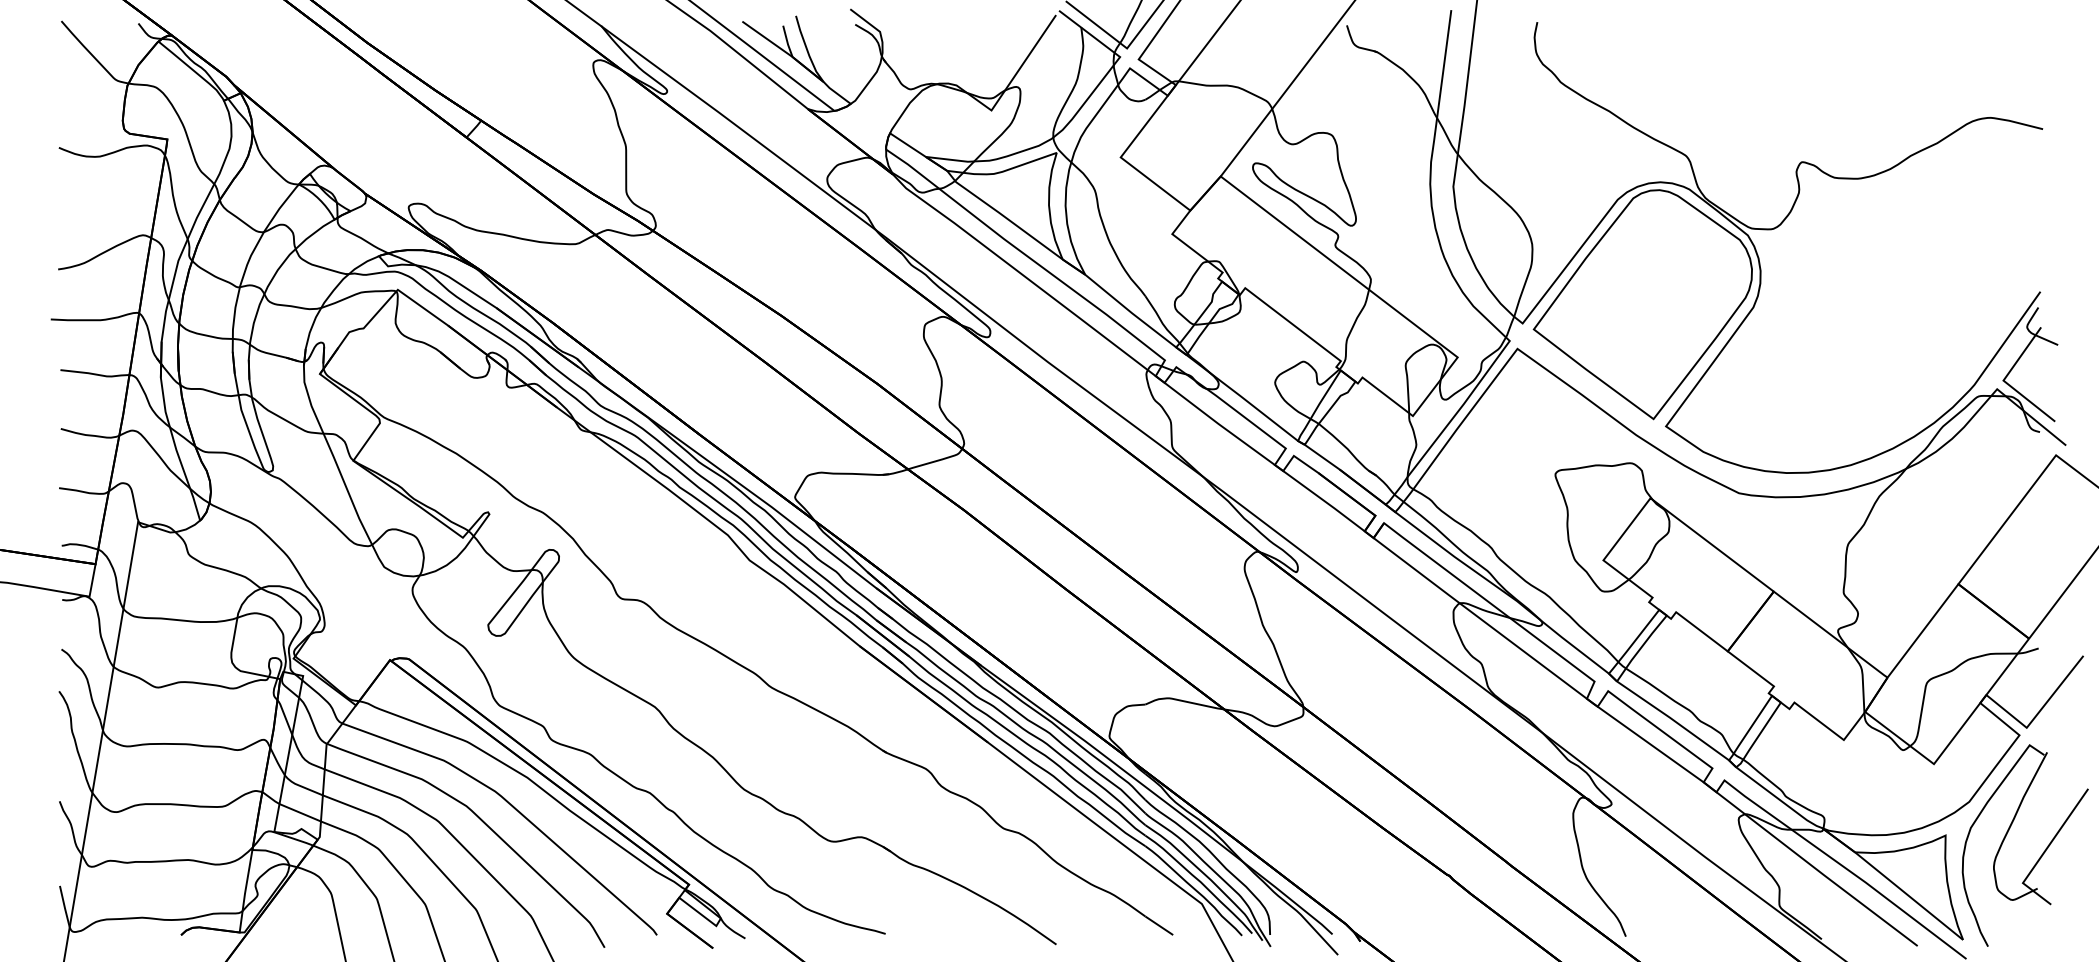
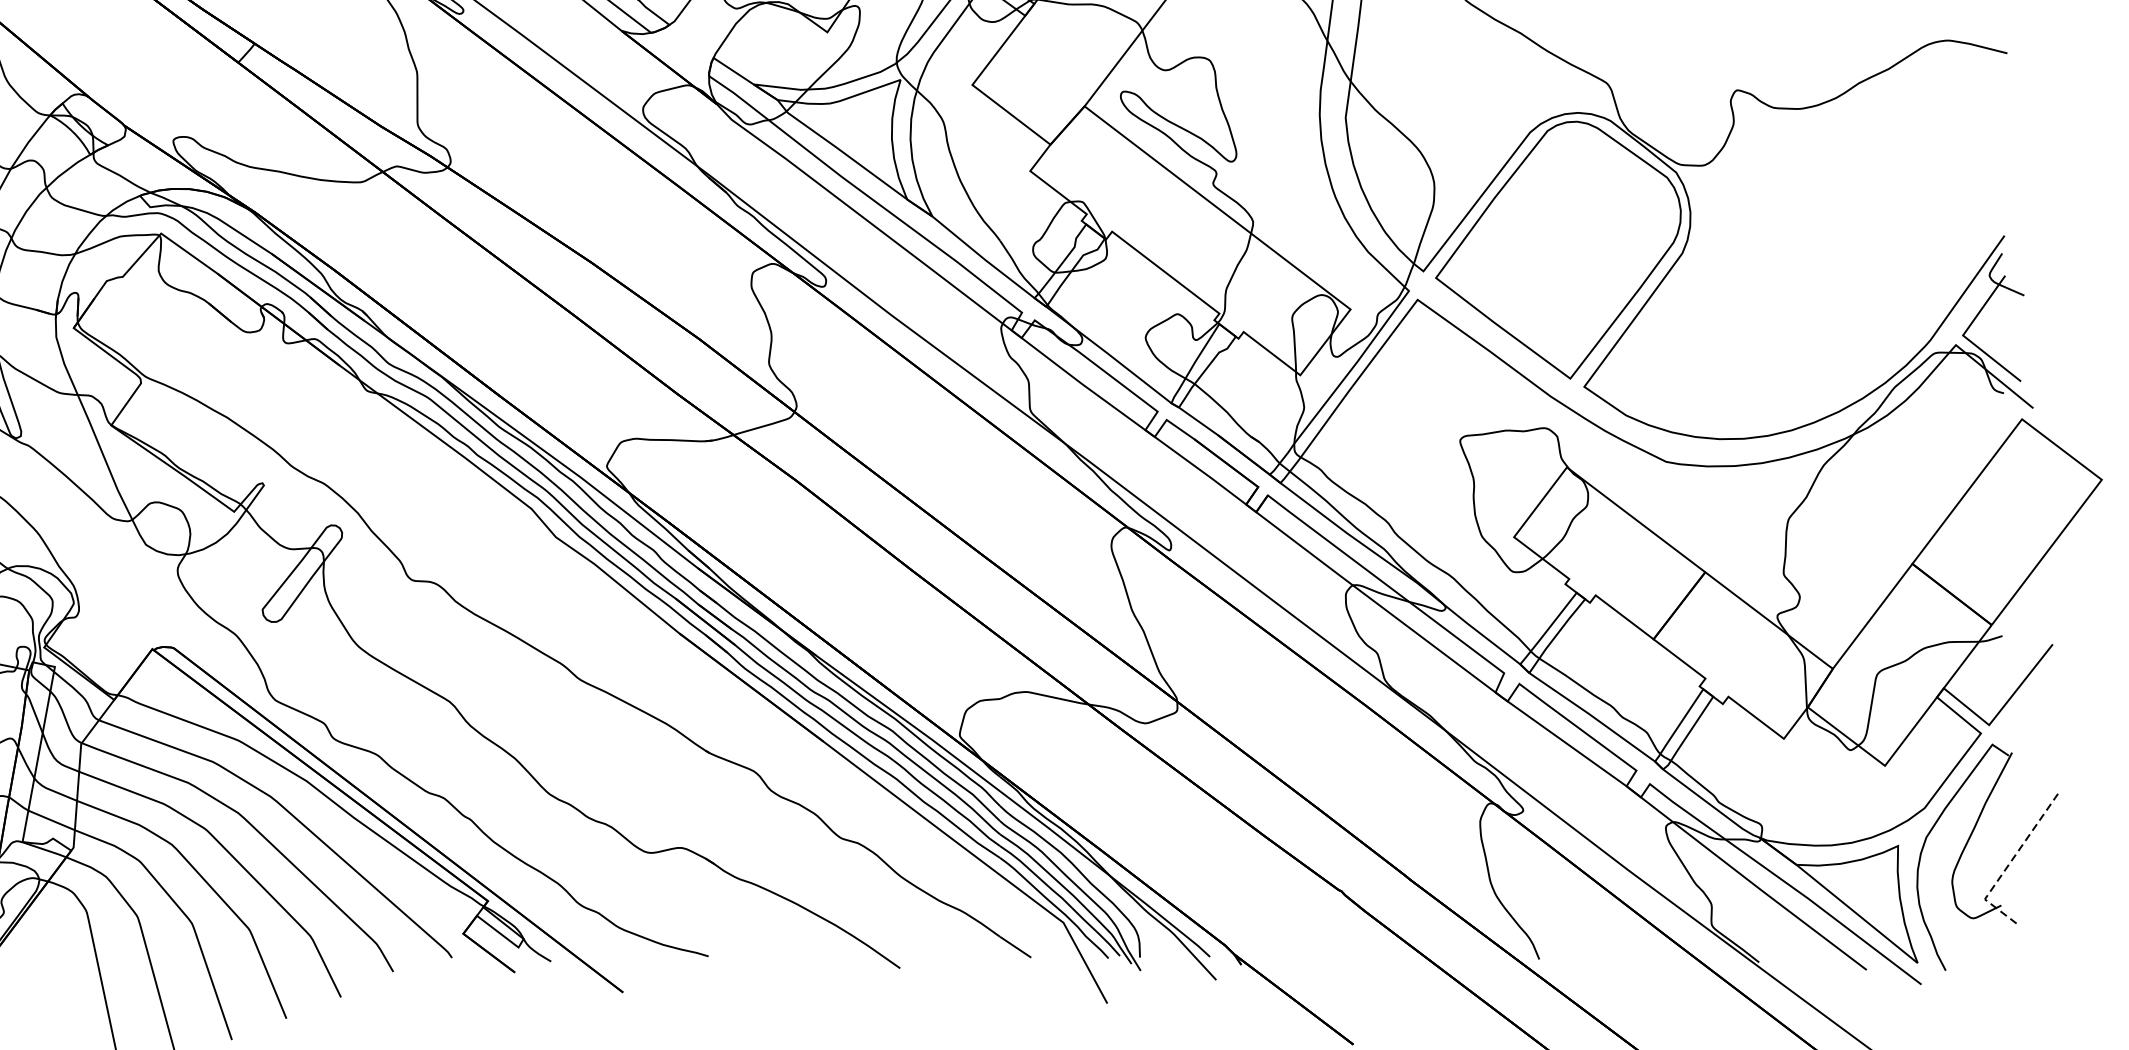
line: (2045, 851) -> (2010, 863), solid -> dashed

